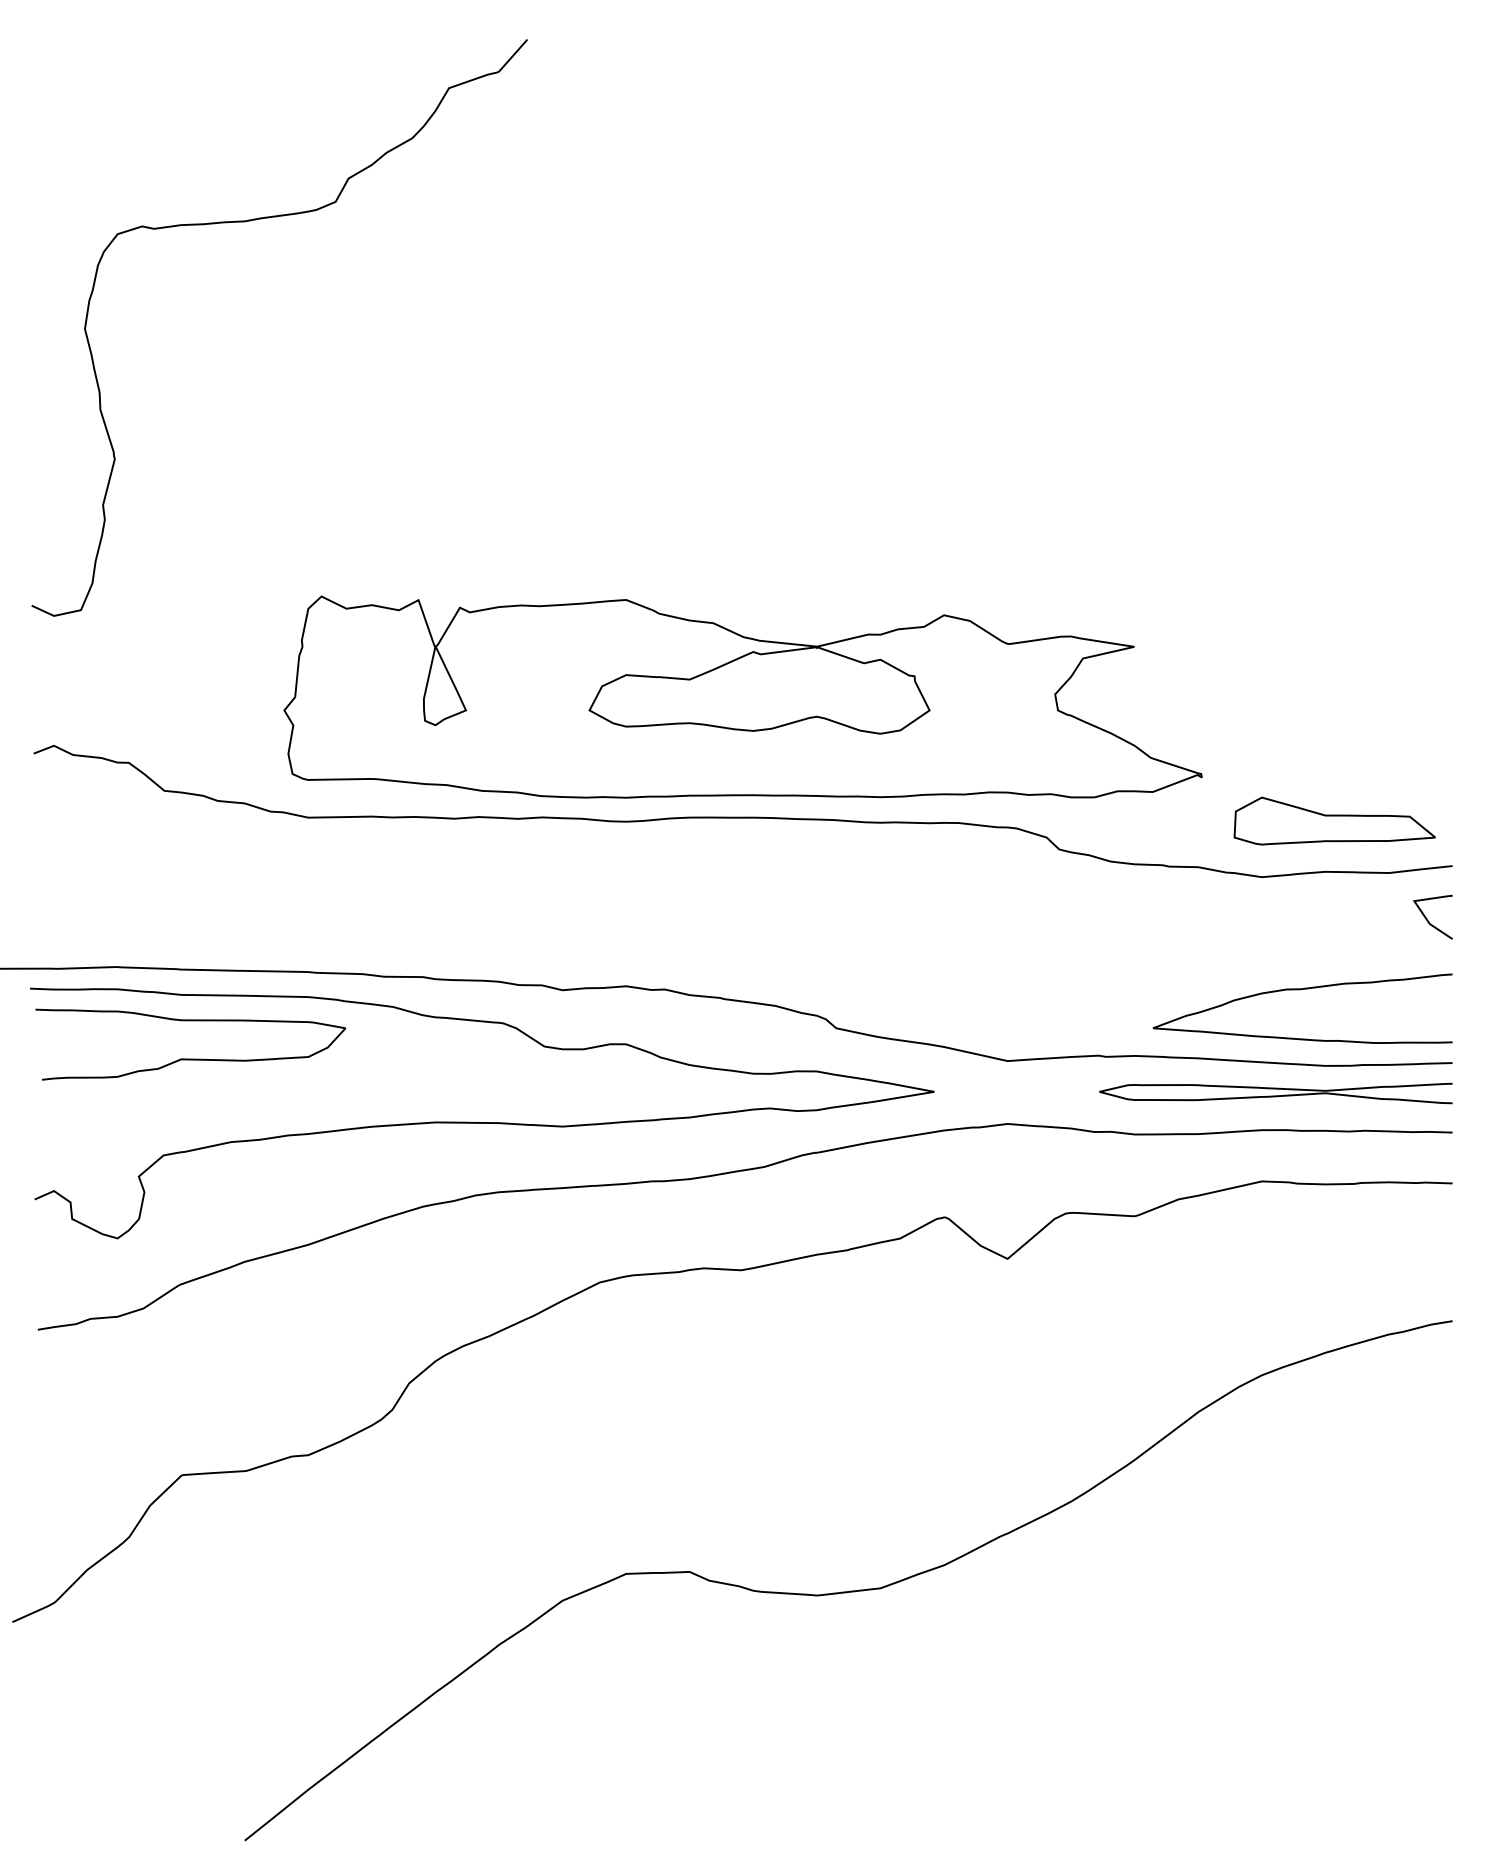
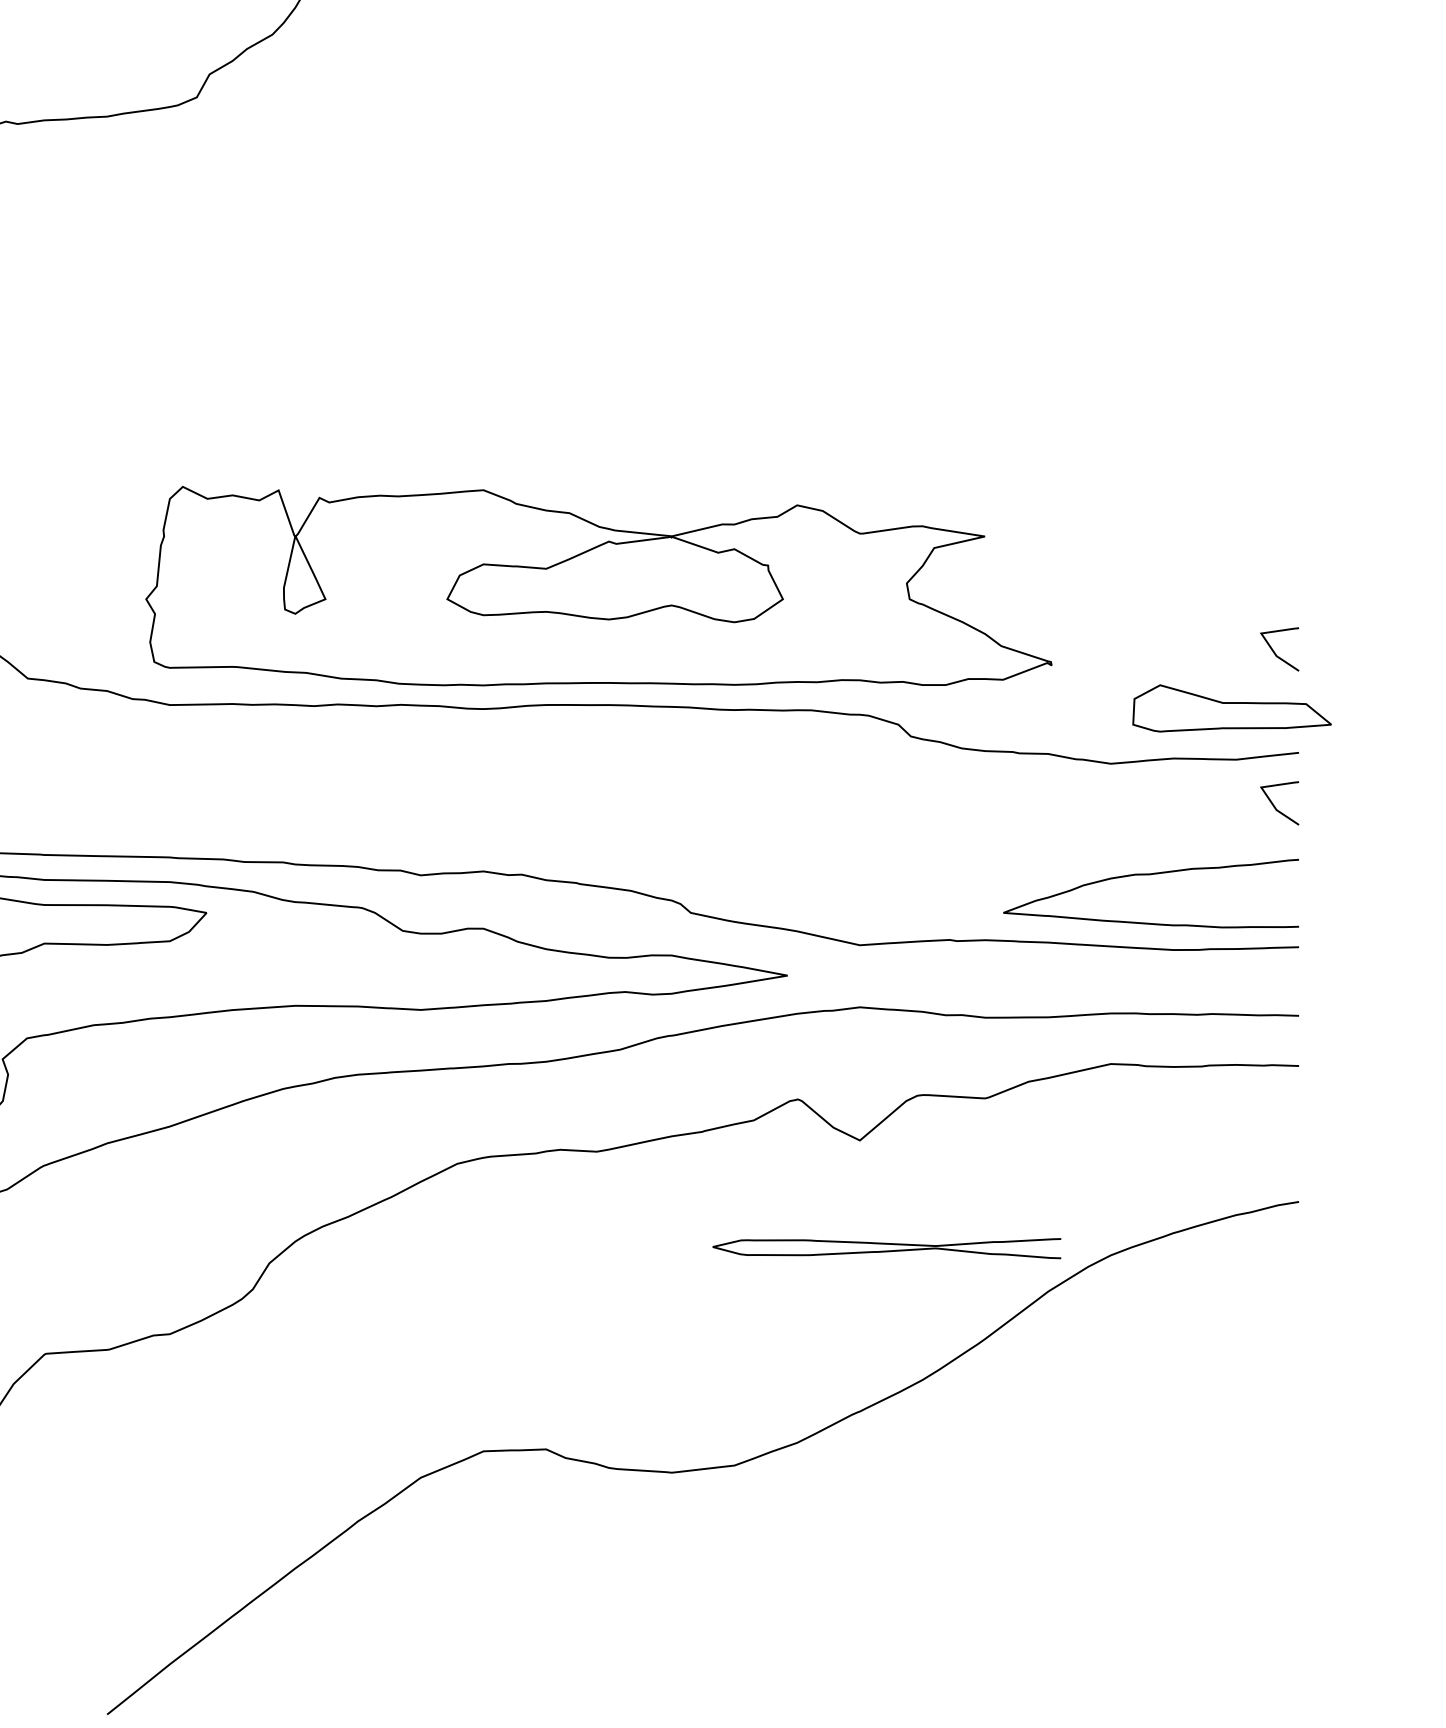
line: (1428, 764) -> (1275, 652), added
part: (1334, 820) -> (1231, 707), moved
curve: (1275, 1095) -> (886, 1250), moved

